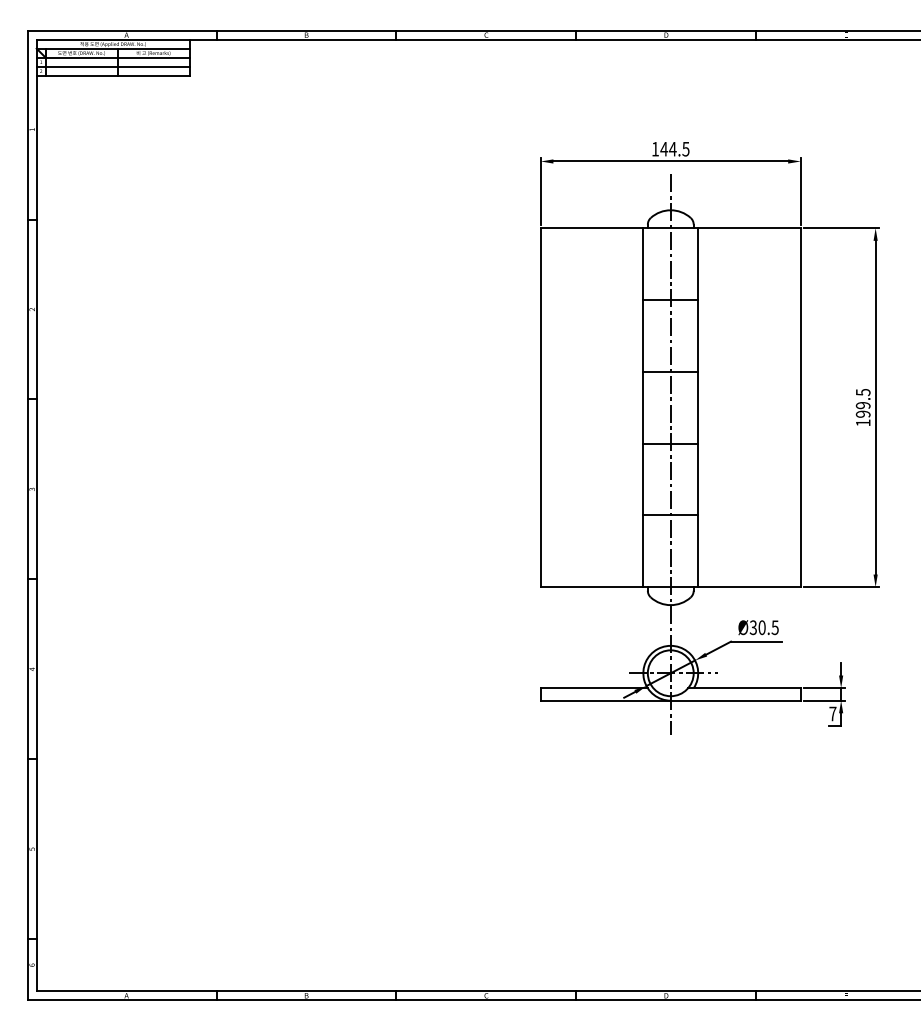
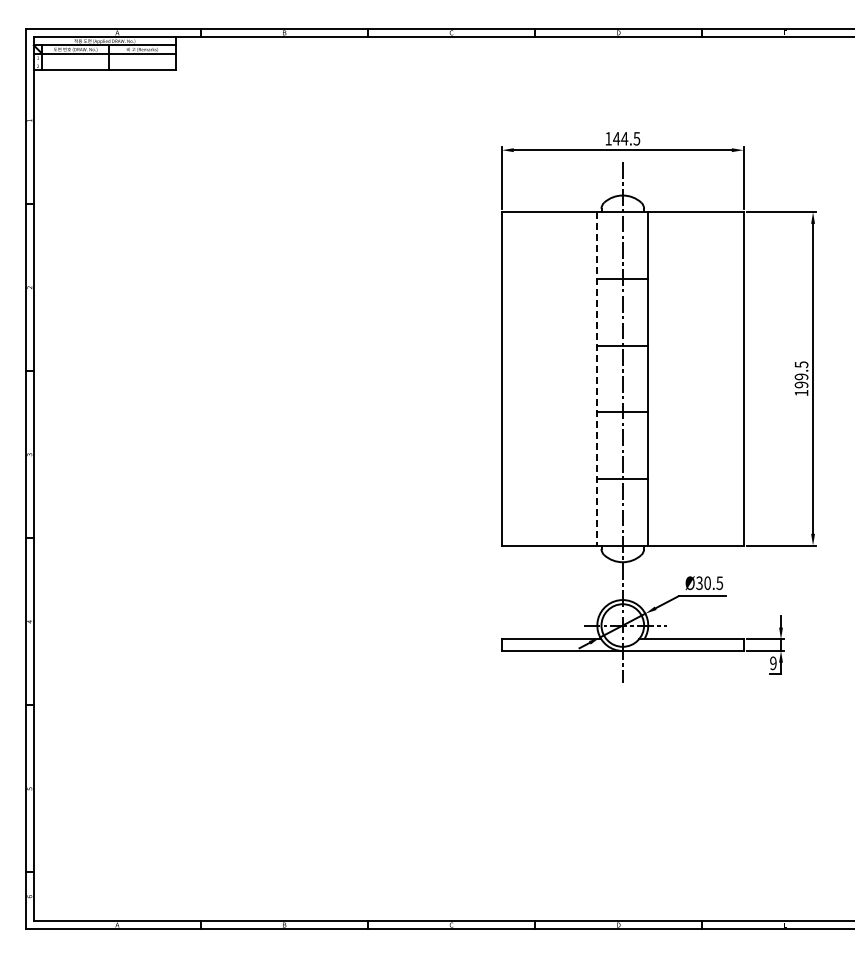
line: (112, 67) -> (104, 62), removed
line: (643, 407) -> (597, 378), solid -> dashed
text: (833, 714) -> (773, 663), 7 -> 9

